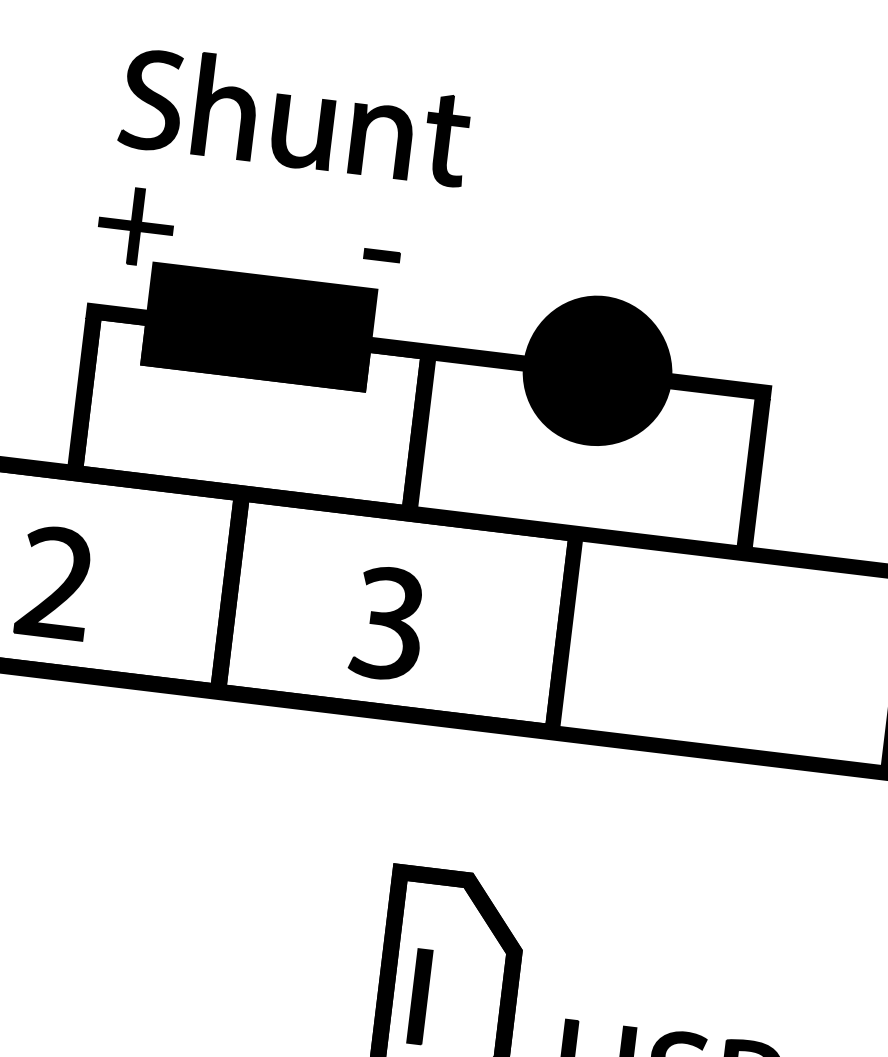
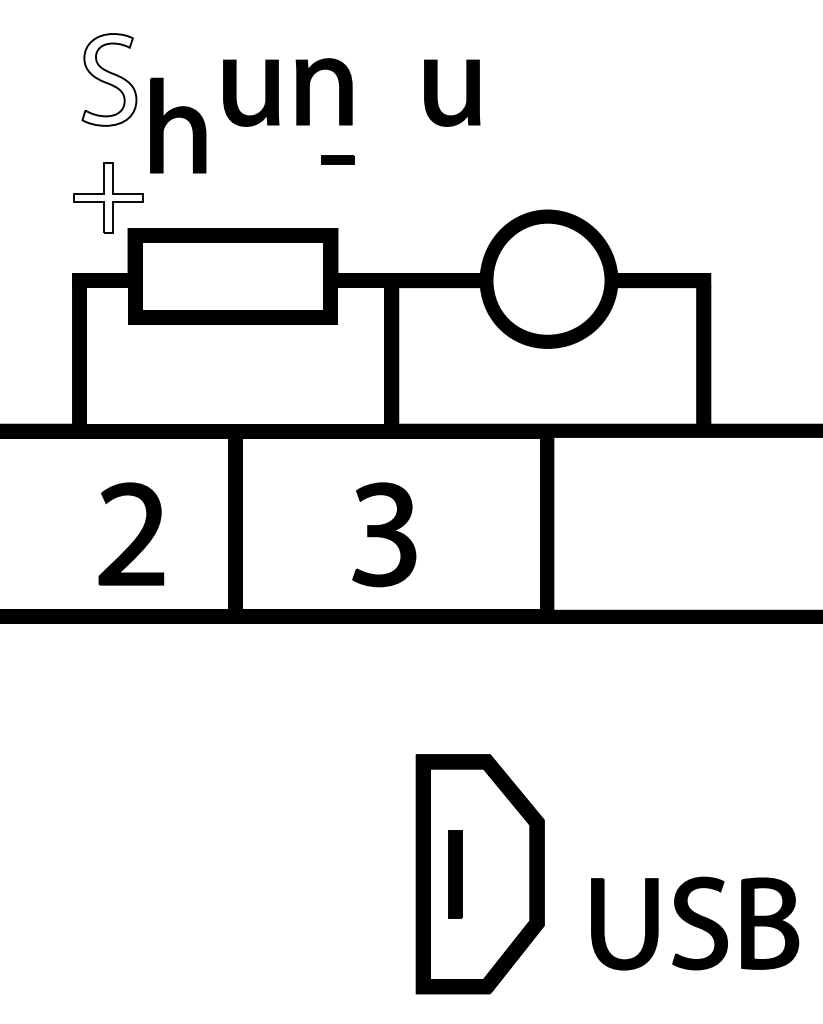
part: (224, 98) -> (175, 118), moved
fill: (152, 99) -> (109, 79), removed
part: (445, 139) -> (383, 83), removed
part: (533, 160) -> (466, 92), added
fill: (136, 226) -> (108, 197), removed
part: (381, 254) -> (337, 159), moved
part: (61, 584) -> (137, 535), moved

